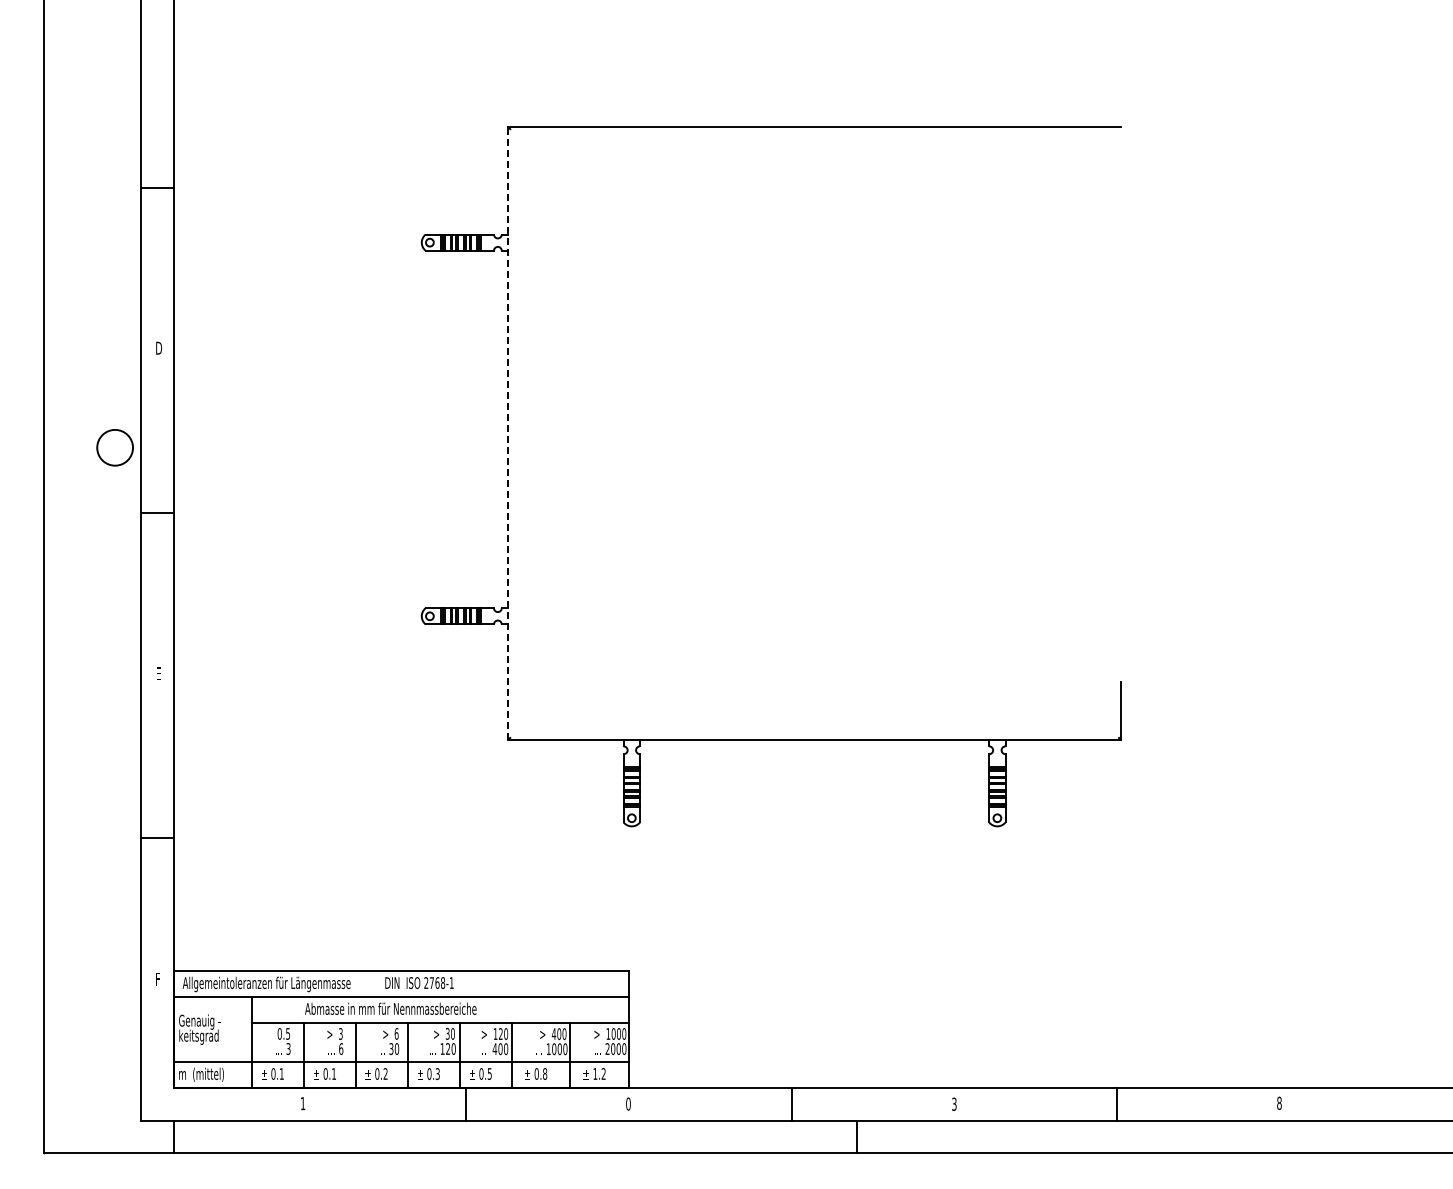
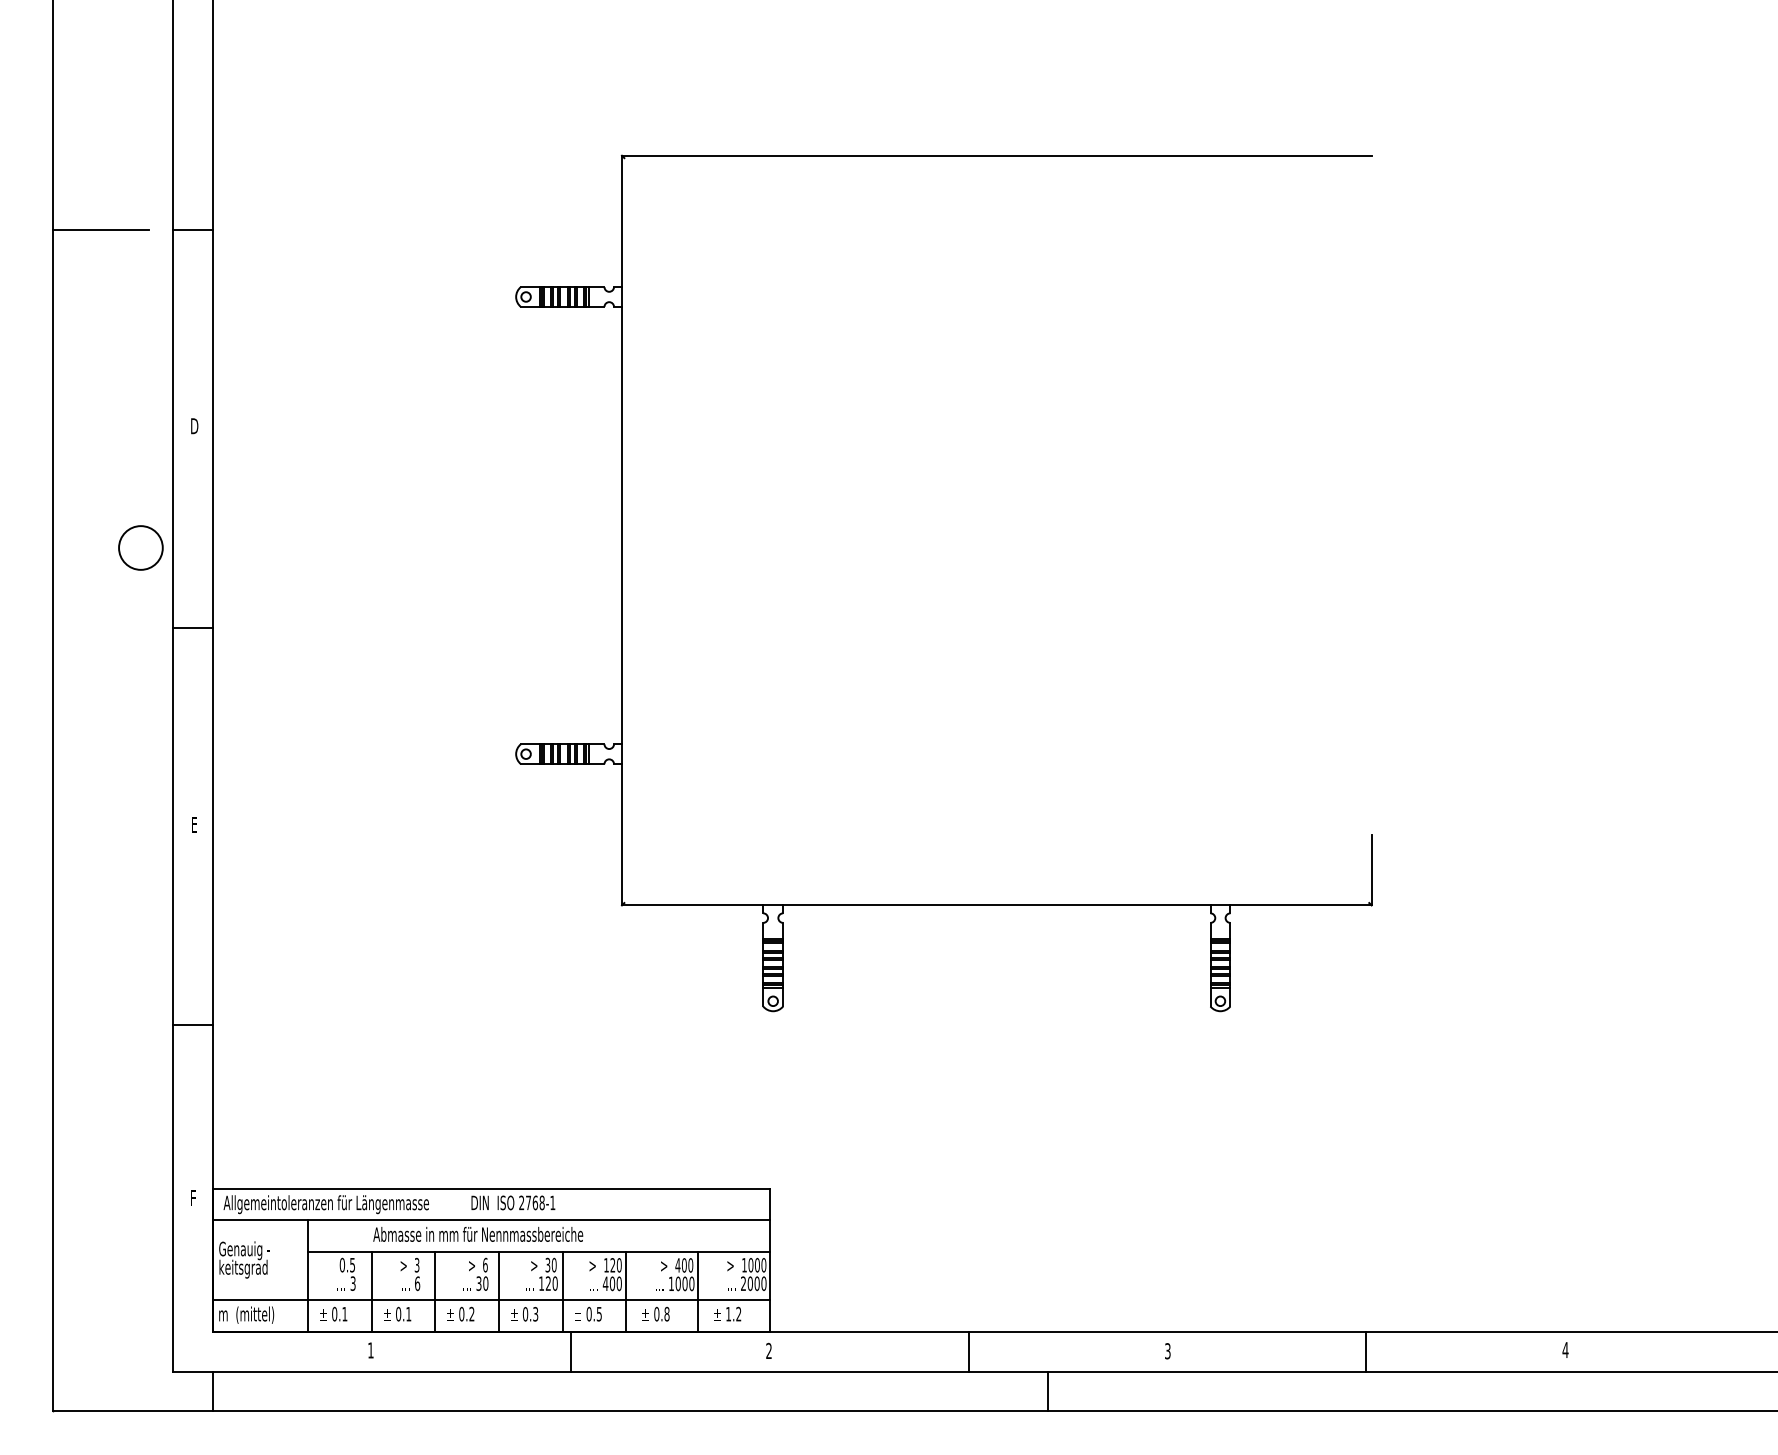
line: (82, 187) -> (101, 229), added
line: (508, 433) -> (622, 530), dashed -> solid
text: (1278, 1102) -> (1564, 1349), 8 -> 4
text: (628, 1103) -> (769, 1350), 0 -> 2

